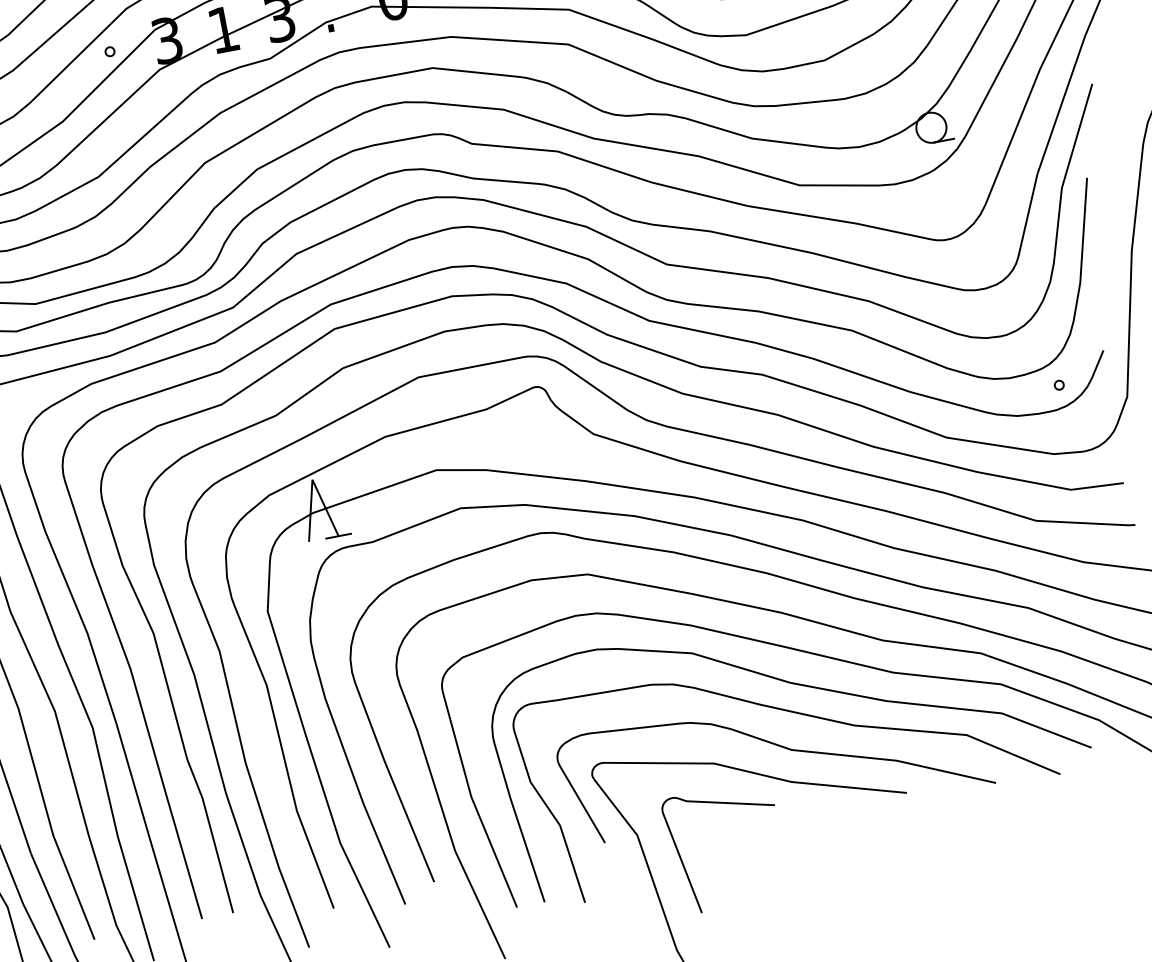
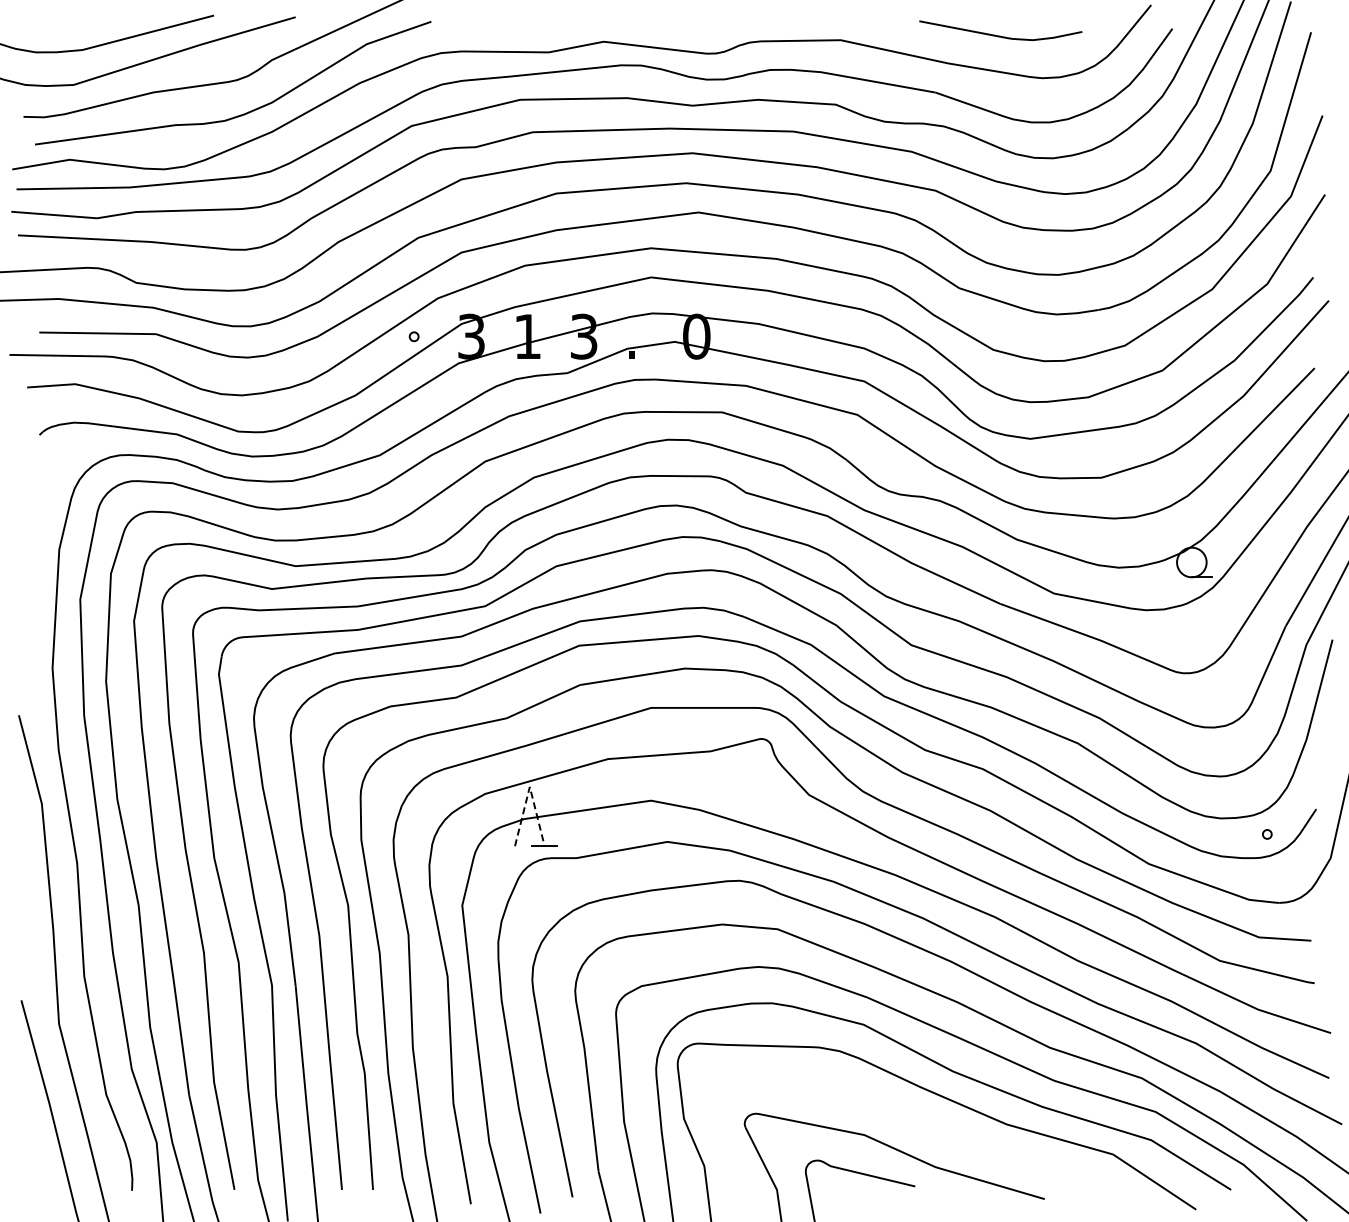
line: (312, 479) -> (529, 786), solid -> dashed
part: (781, 747) -> (932, 1132), removed

